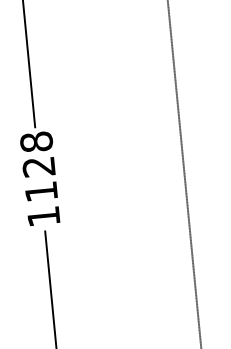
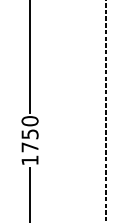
text: (37, 167) -> (29, 134), 1128 -> 1750

